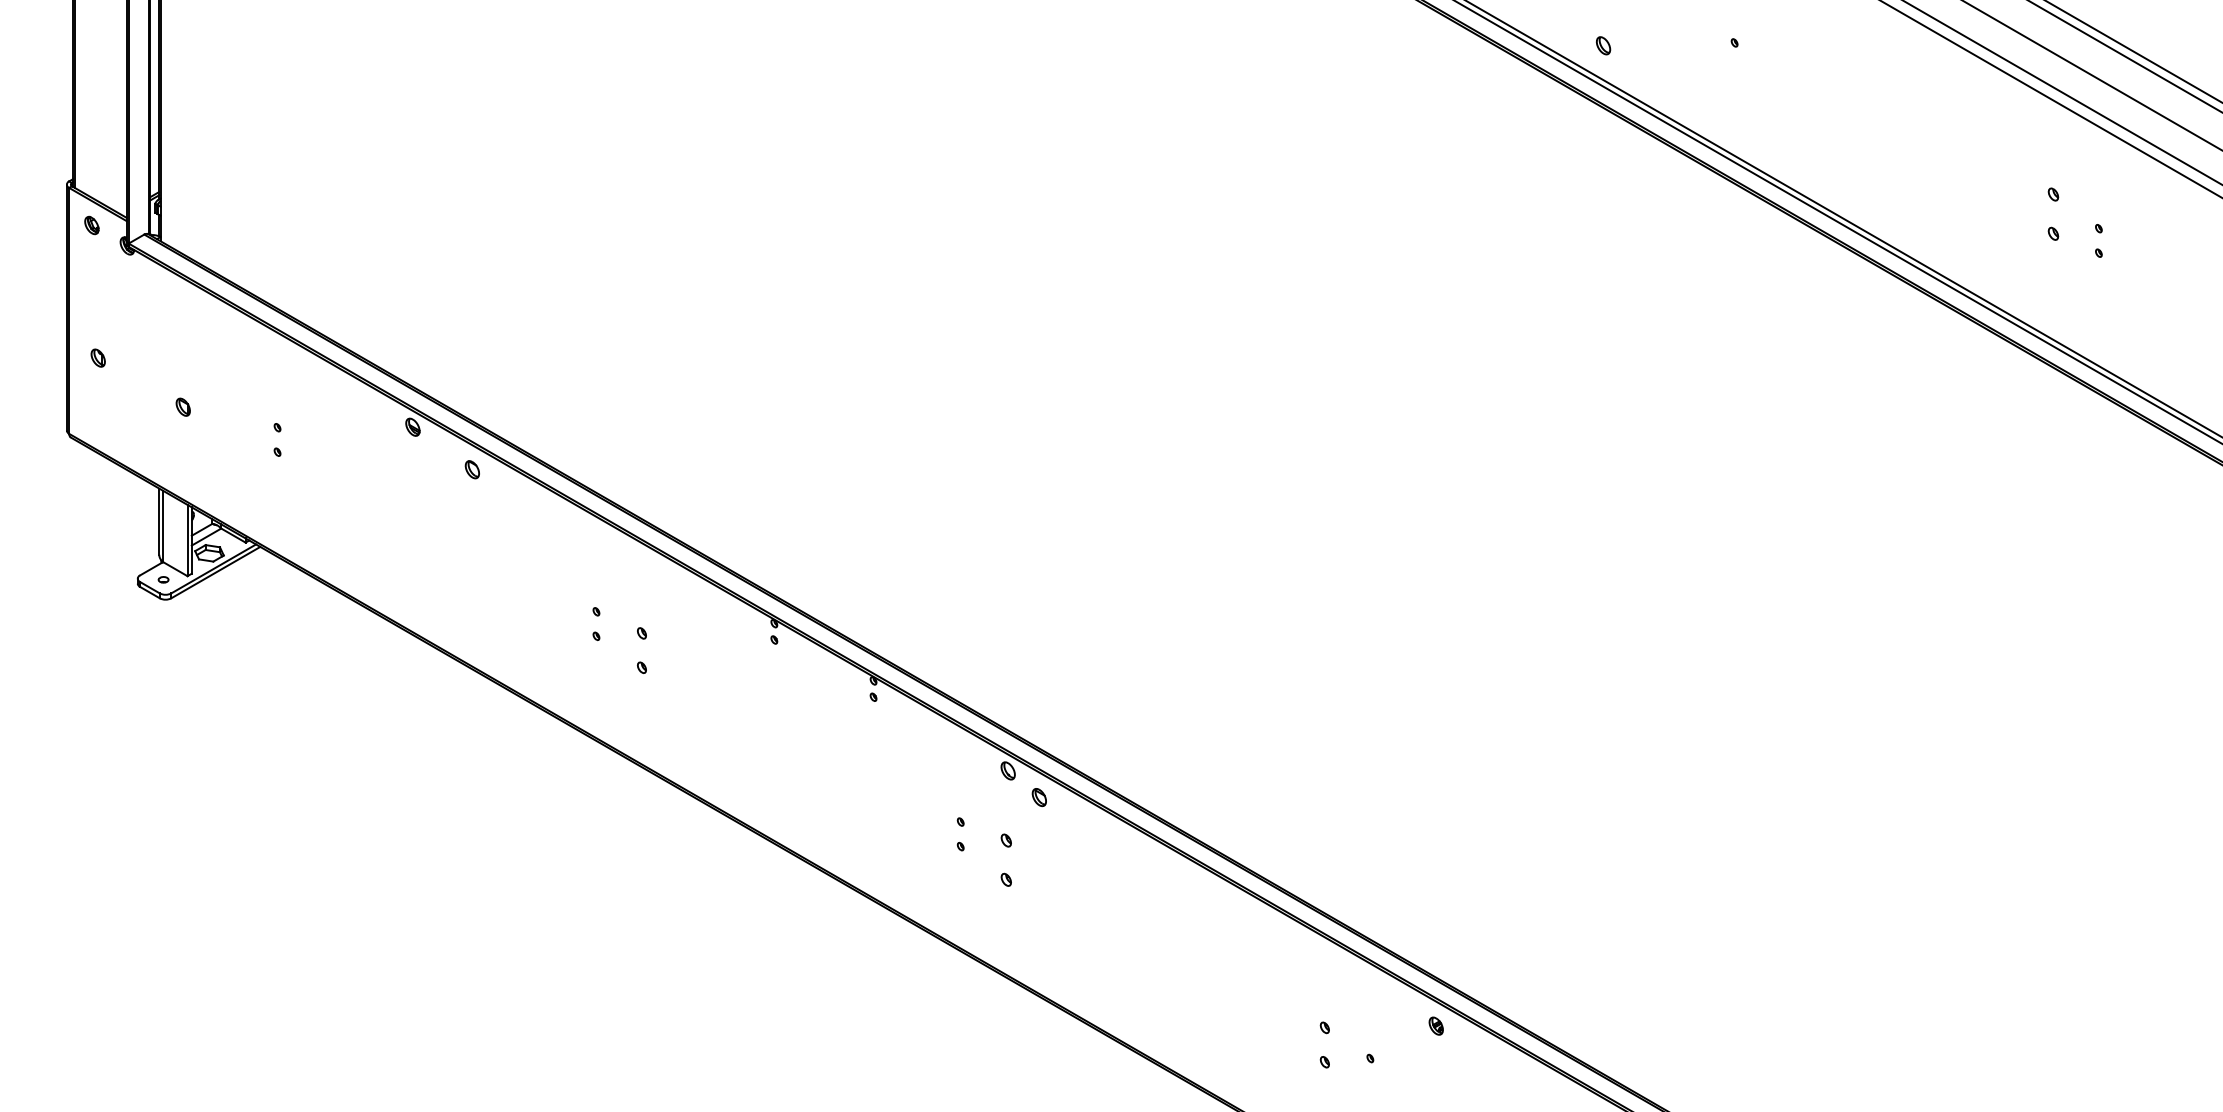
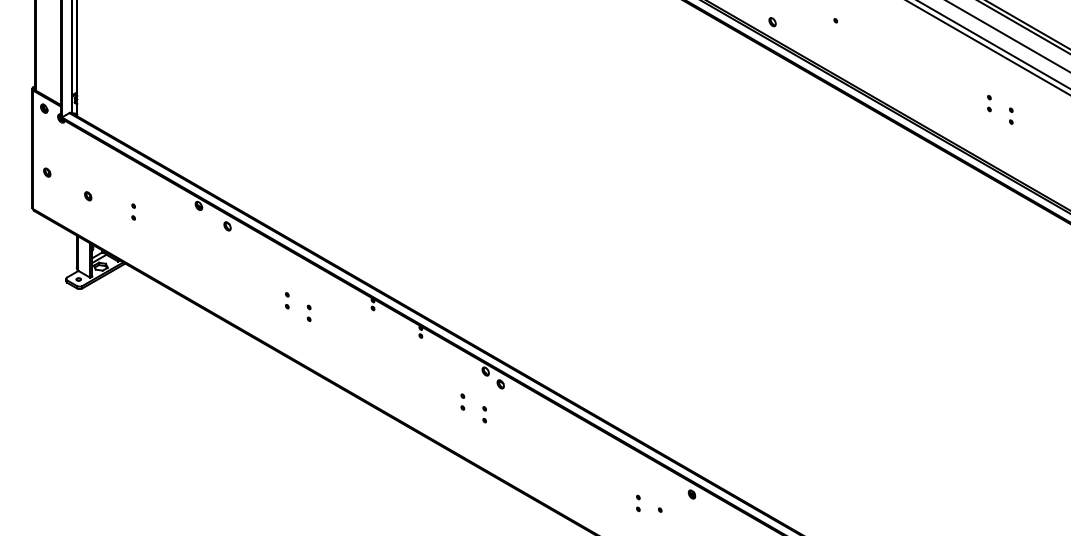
part: (2053, 214) -> (989, 103), size x0.62
part: (640, 648) -> (308, 312), size x0.71
part: (1005, 860) -> (484, 414), size x0.62
part: (1325, 1042) -> (638, 502), size x0.71

